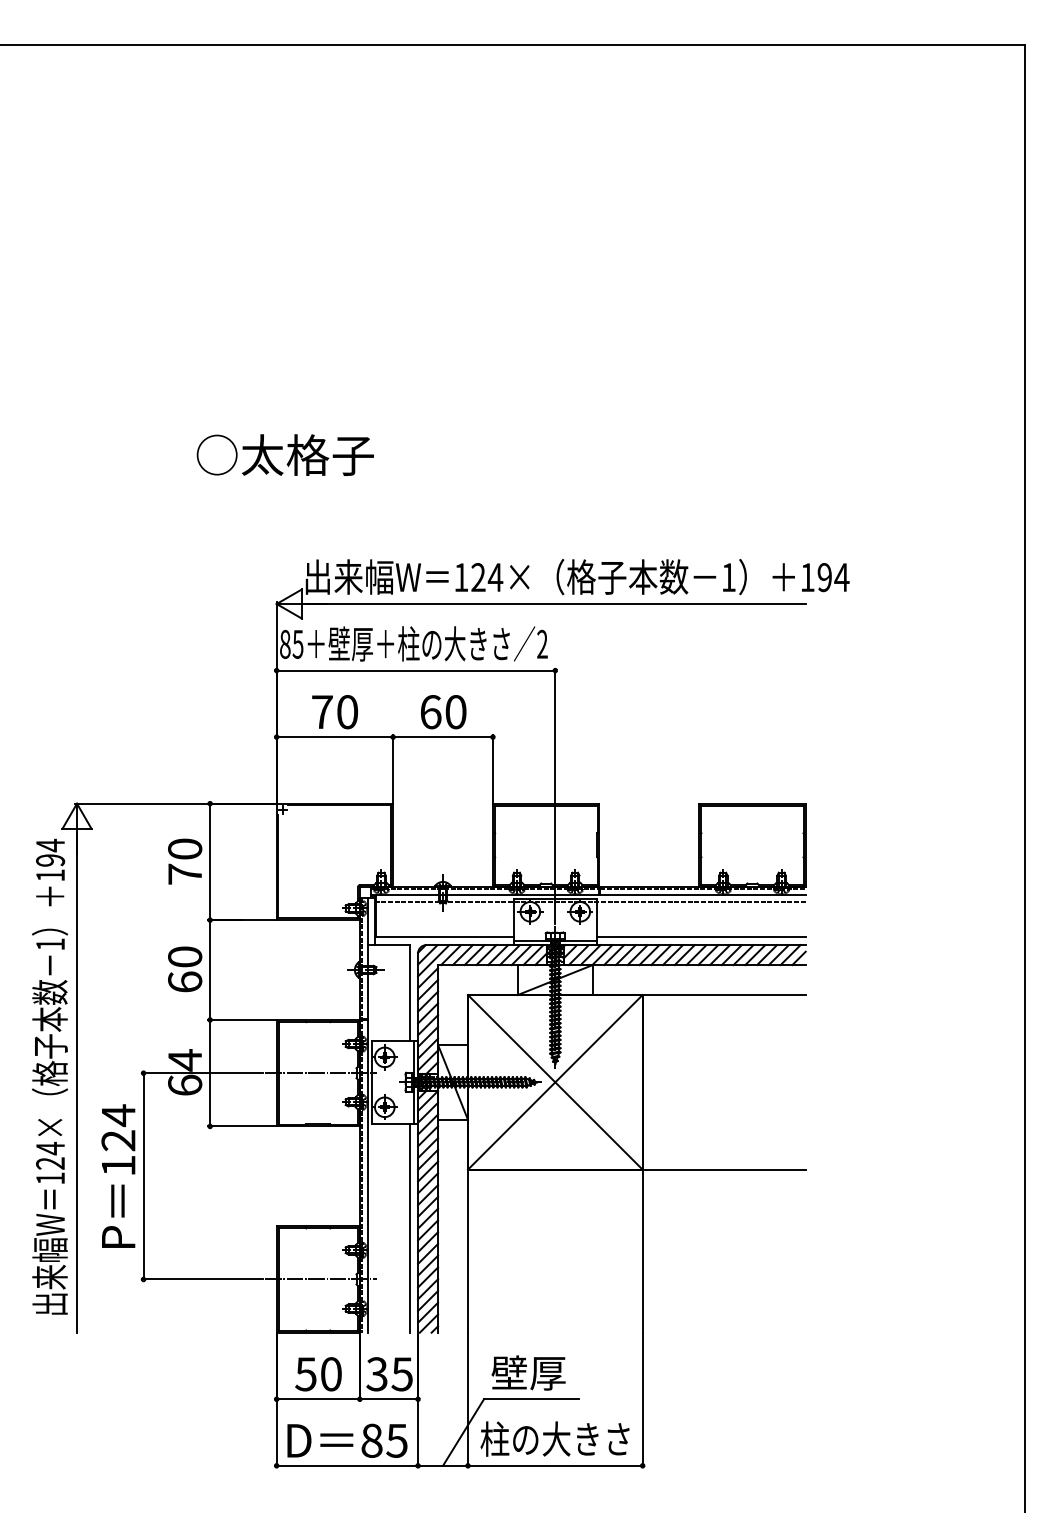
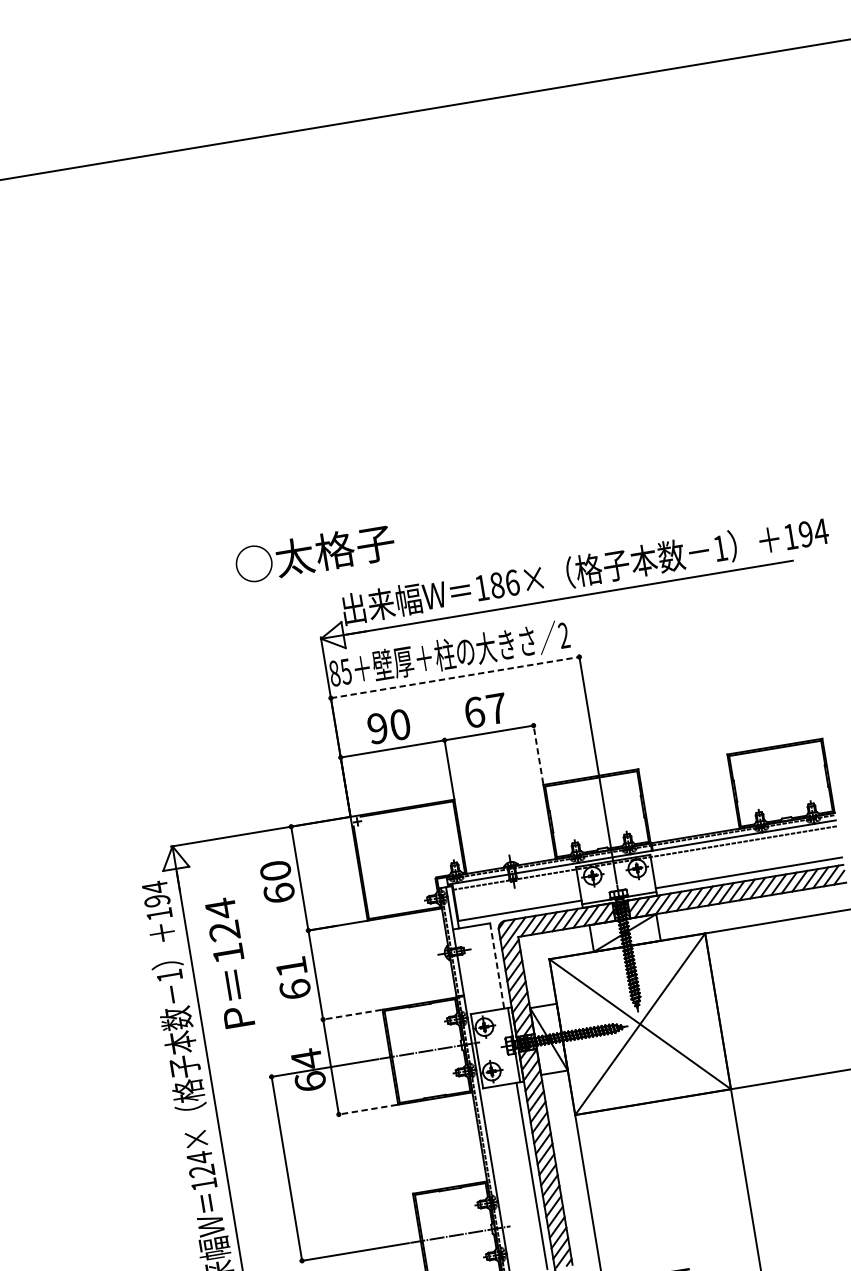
text: (284, 454) -> (314, 553), moved
text: (487, 577) -> (505, 584), 124× -> 186×
line: (416, 670) -> (455, 677), solid -> dashed
text: (322, 712) -> (377, 728), 70 -> 90
text: (455, 712) -> (496, 709), 60 -> 67
line: (492, 768) -> (537, 753), solid -> dashed
text: (185, 873) -> (279, 892), 70 -> 60
text: (185, 956) -> (291, 966), 60 -> 61
line: (409, 992) -> (496, 965), solid -> dashed
line: (241, 1019) -> (351, 1014), solid -> dashed
line: (241, 1126) -> (366, 1109), solid -> dashed
text: (118, 1175) -> (229, 962), moved

